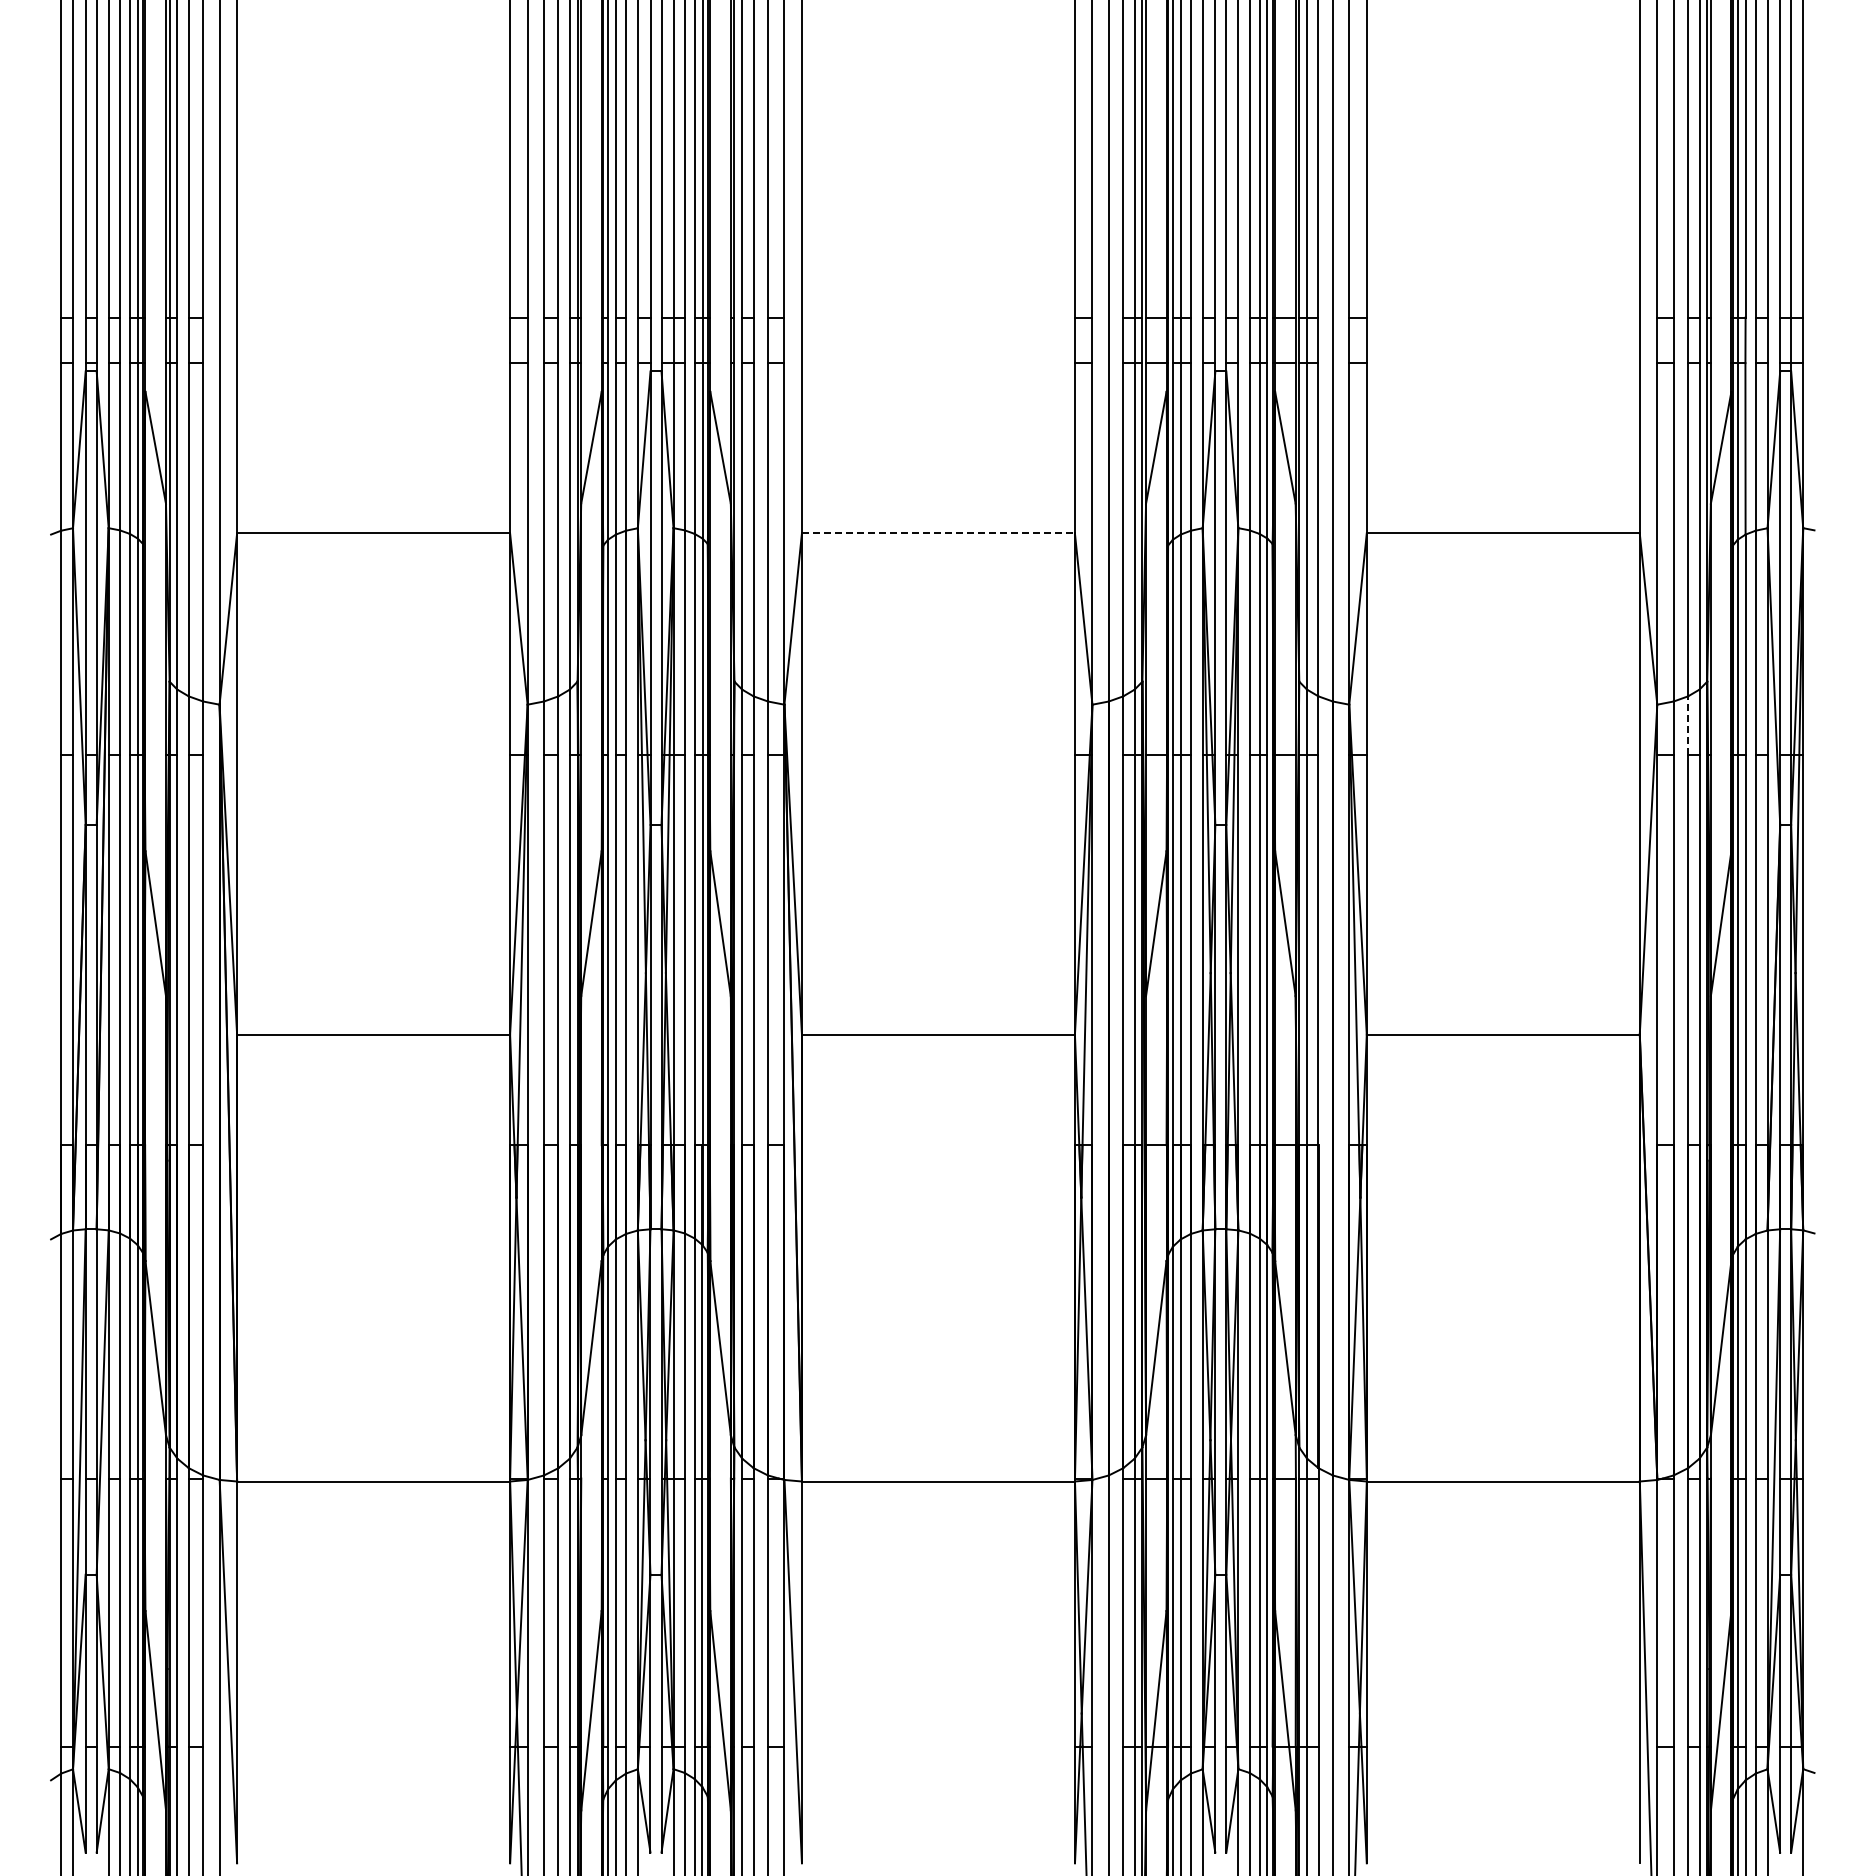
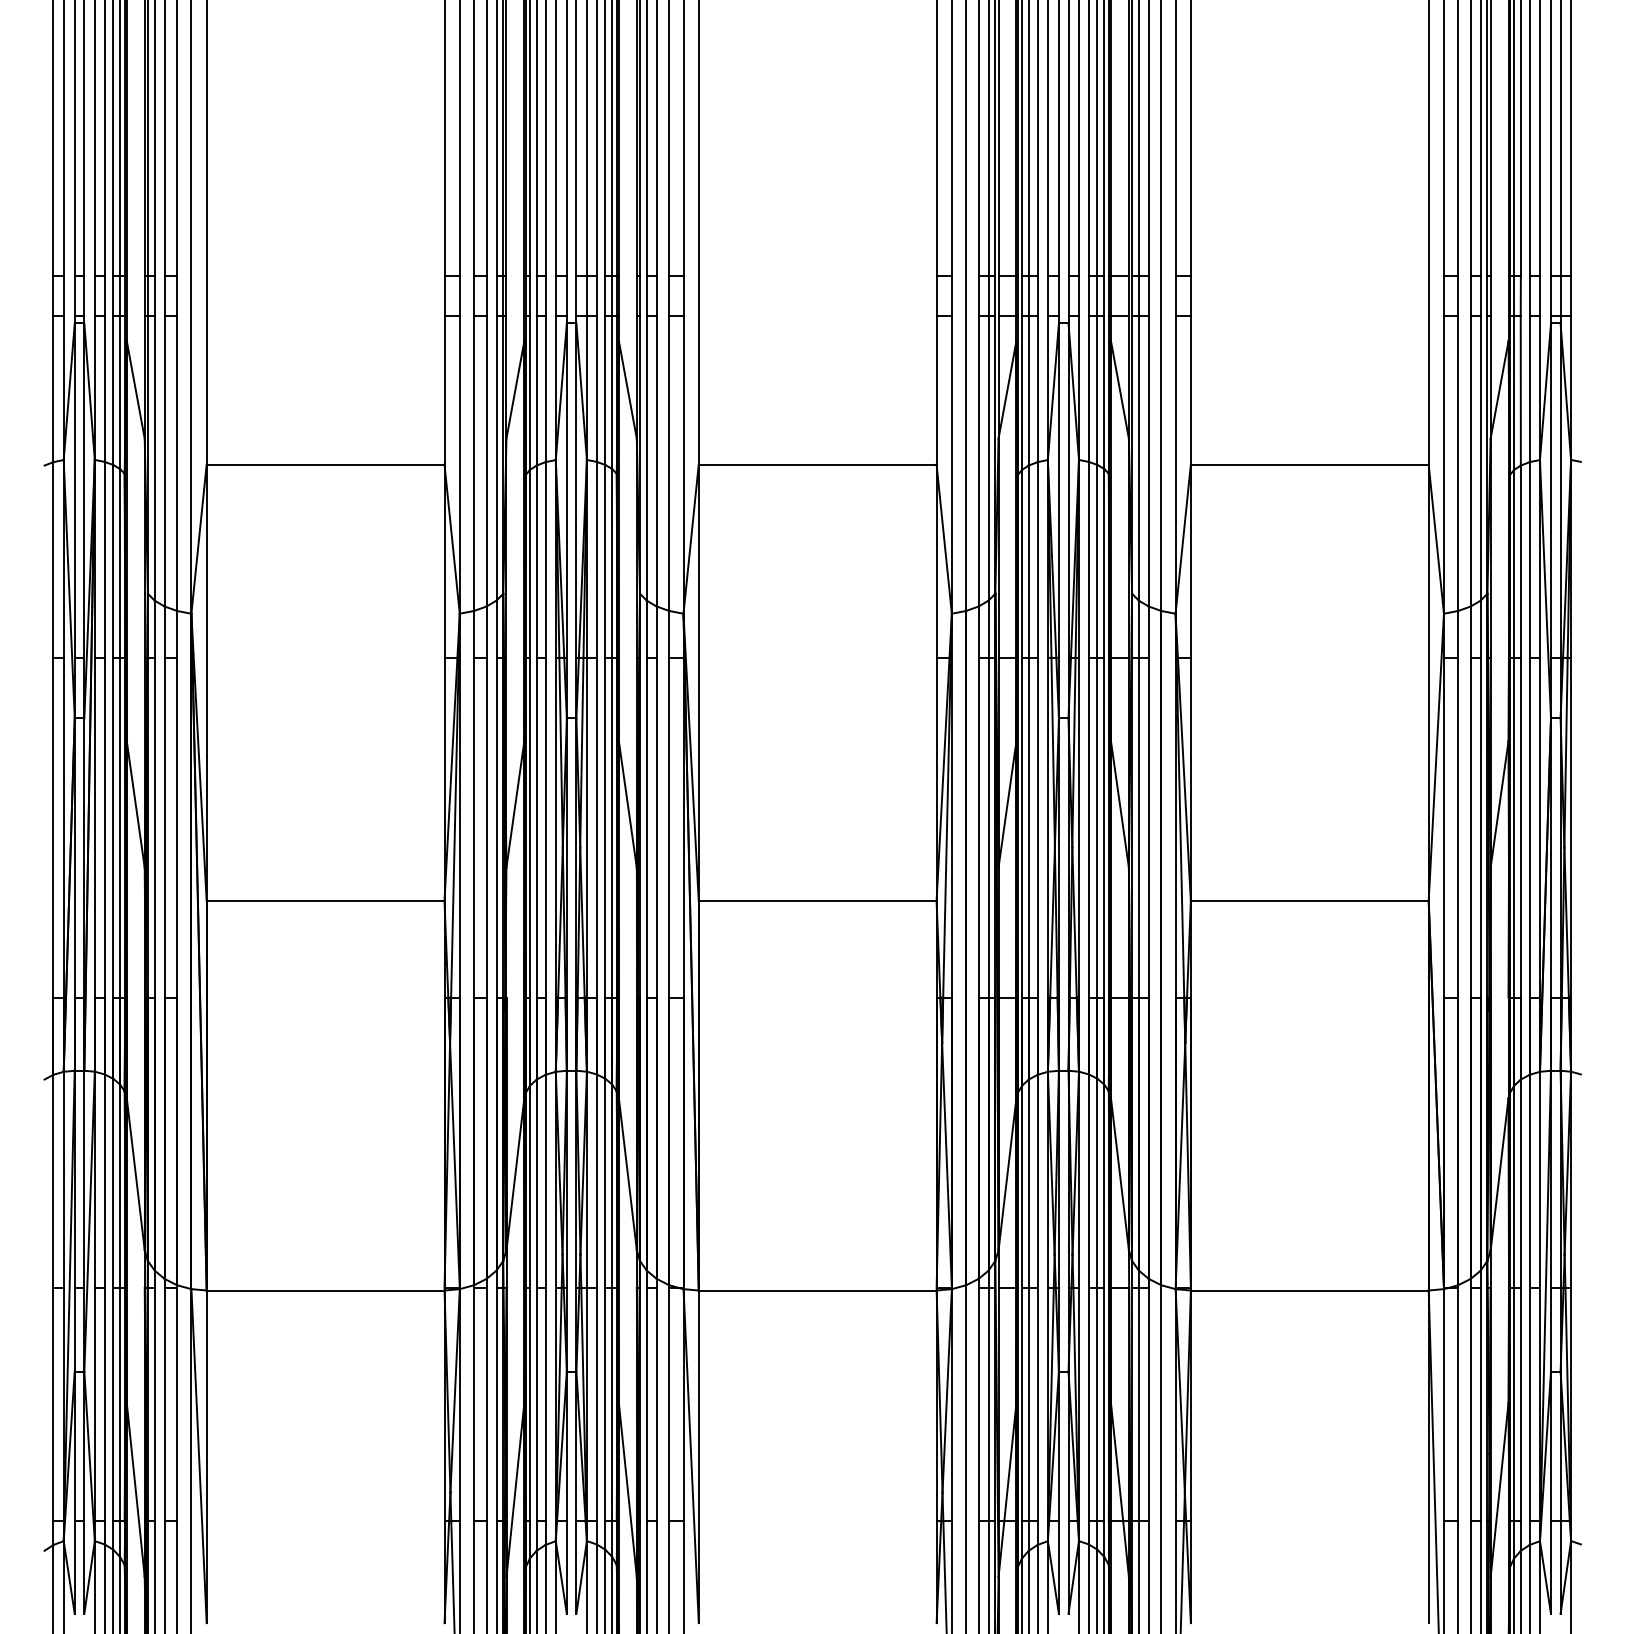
line: (938, 533) -> (817, 464), dashed -> solid
line: (1688, 725) -> (1471, 631), dashed -> solid

